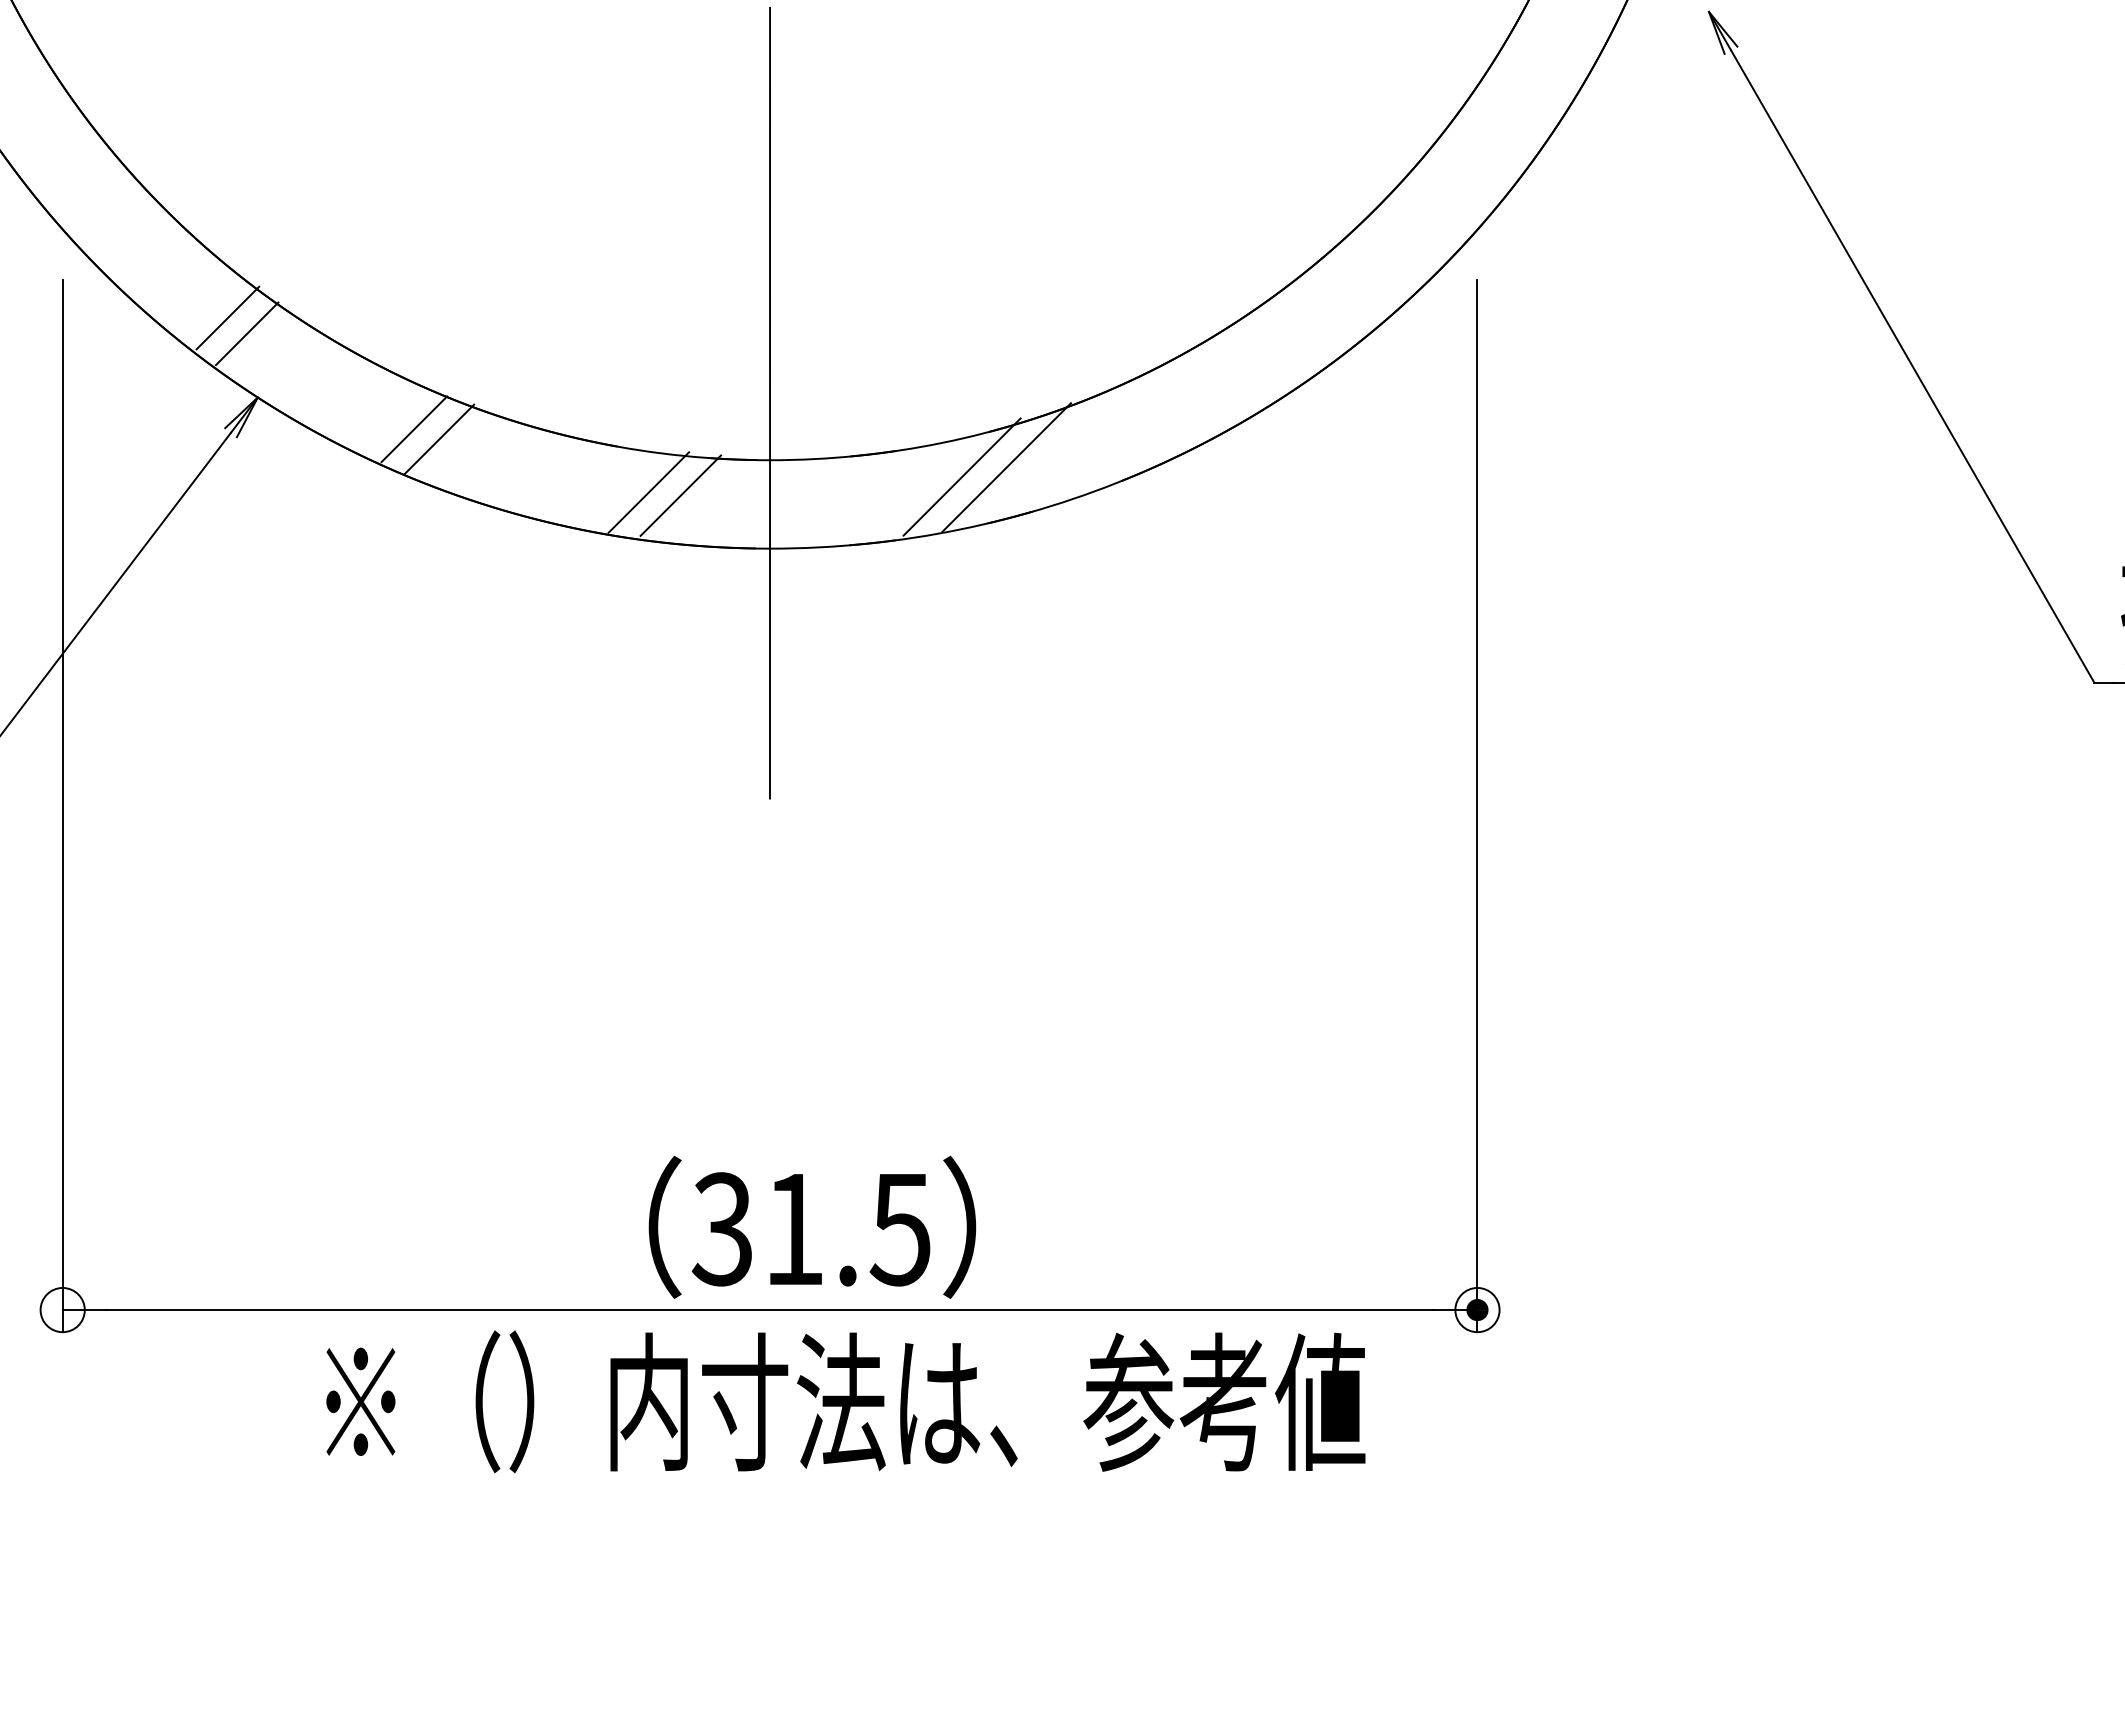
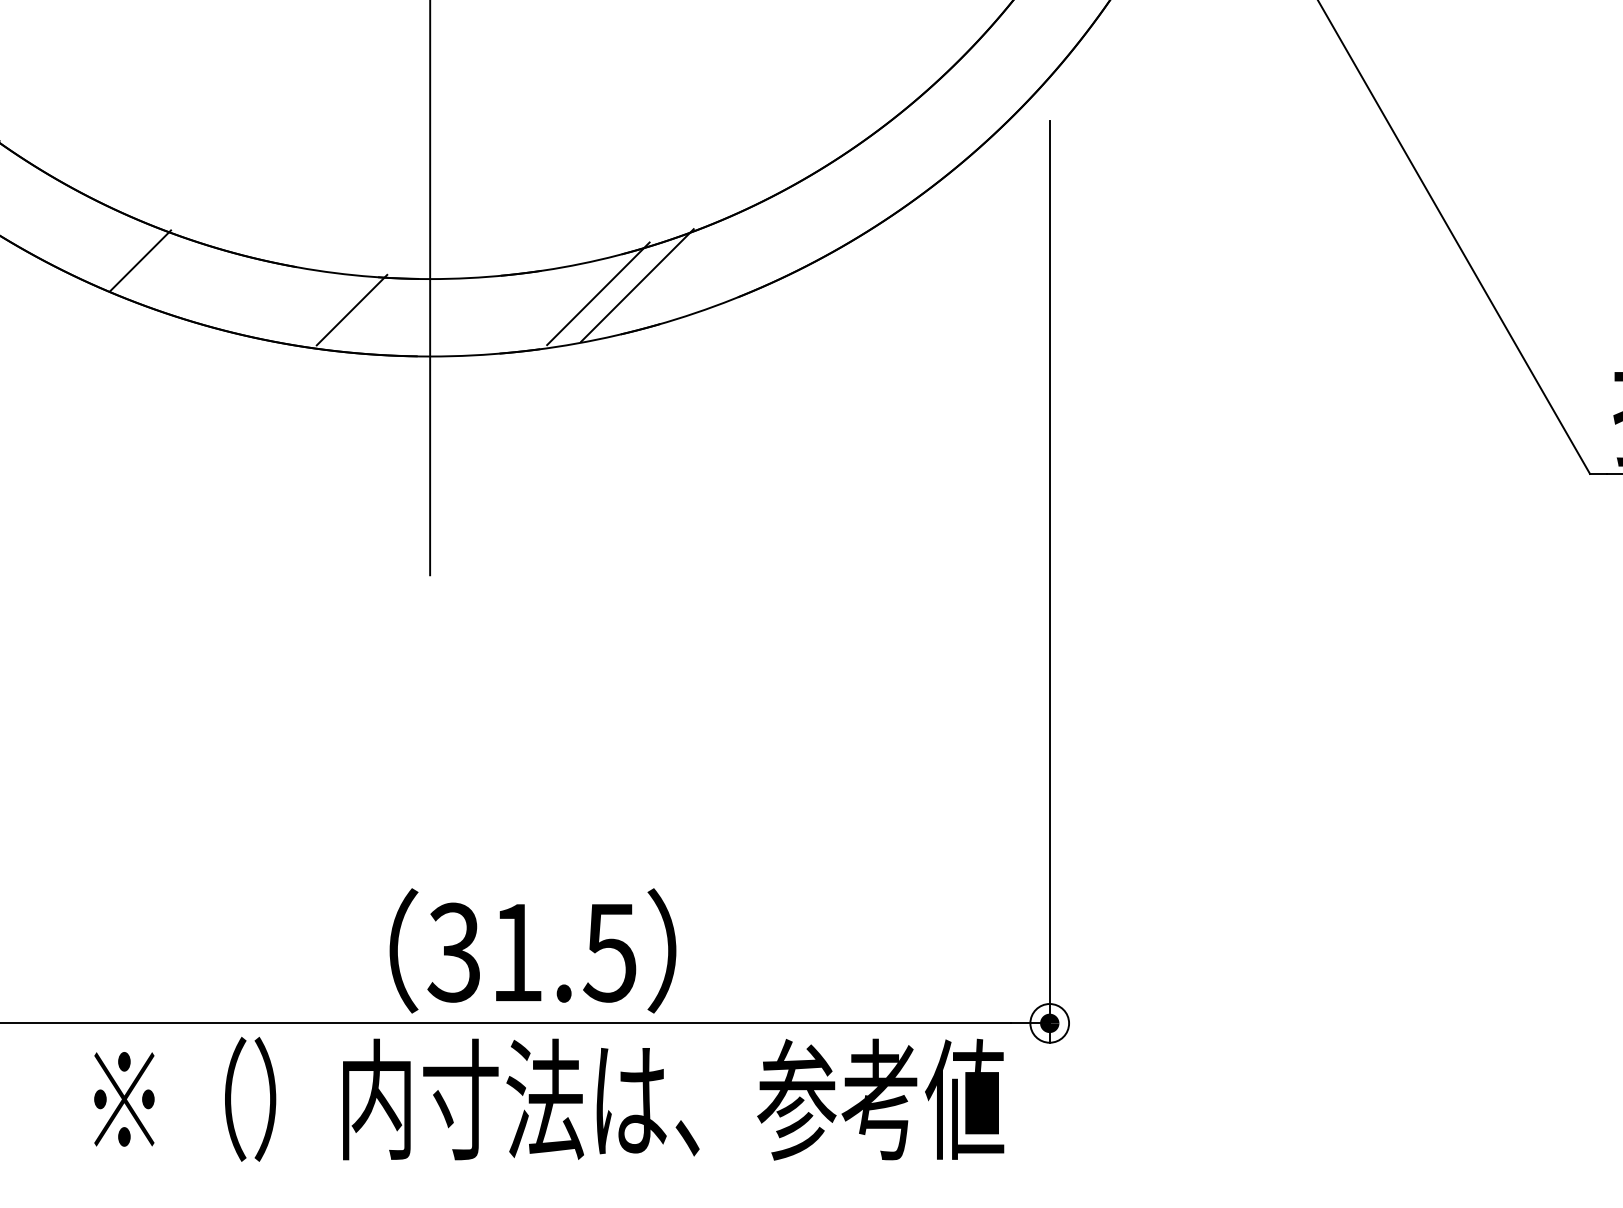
line: (414, 429) -> (118, 252), removed
line: (648, 492) -> (323, 307), removed
text: (812, 1226) -> (533, 950), moved
text: (845, 1401) -> (548, 1099), moved

